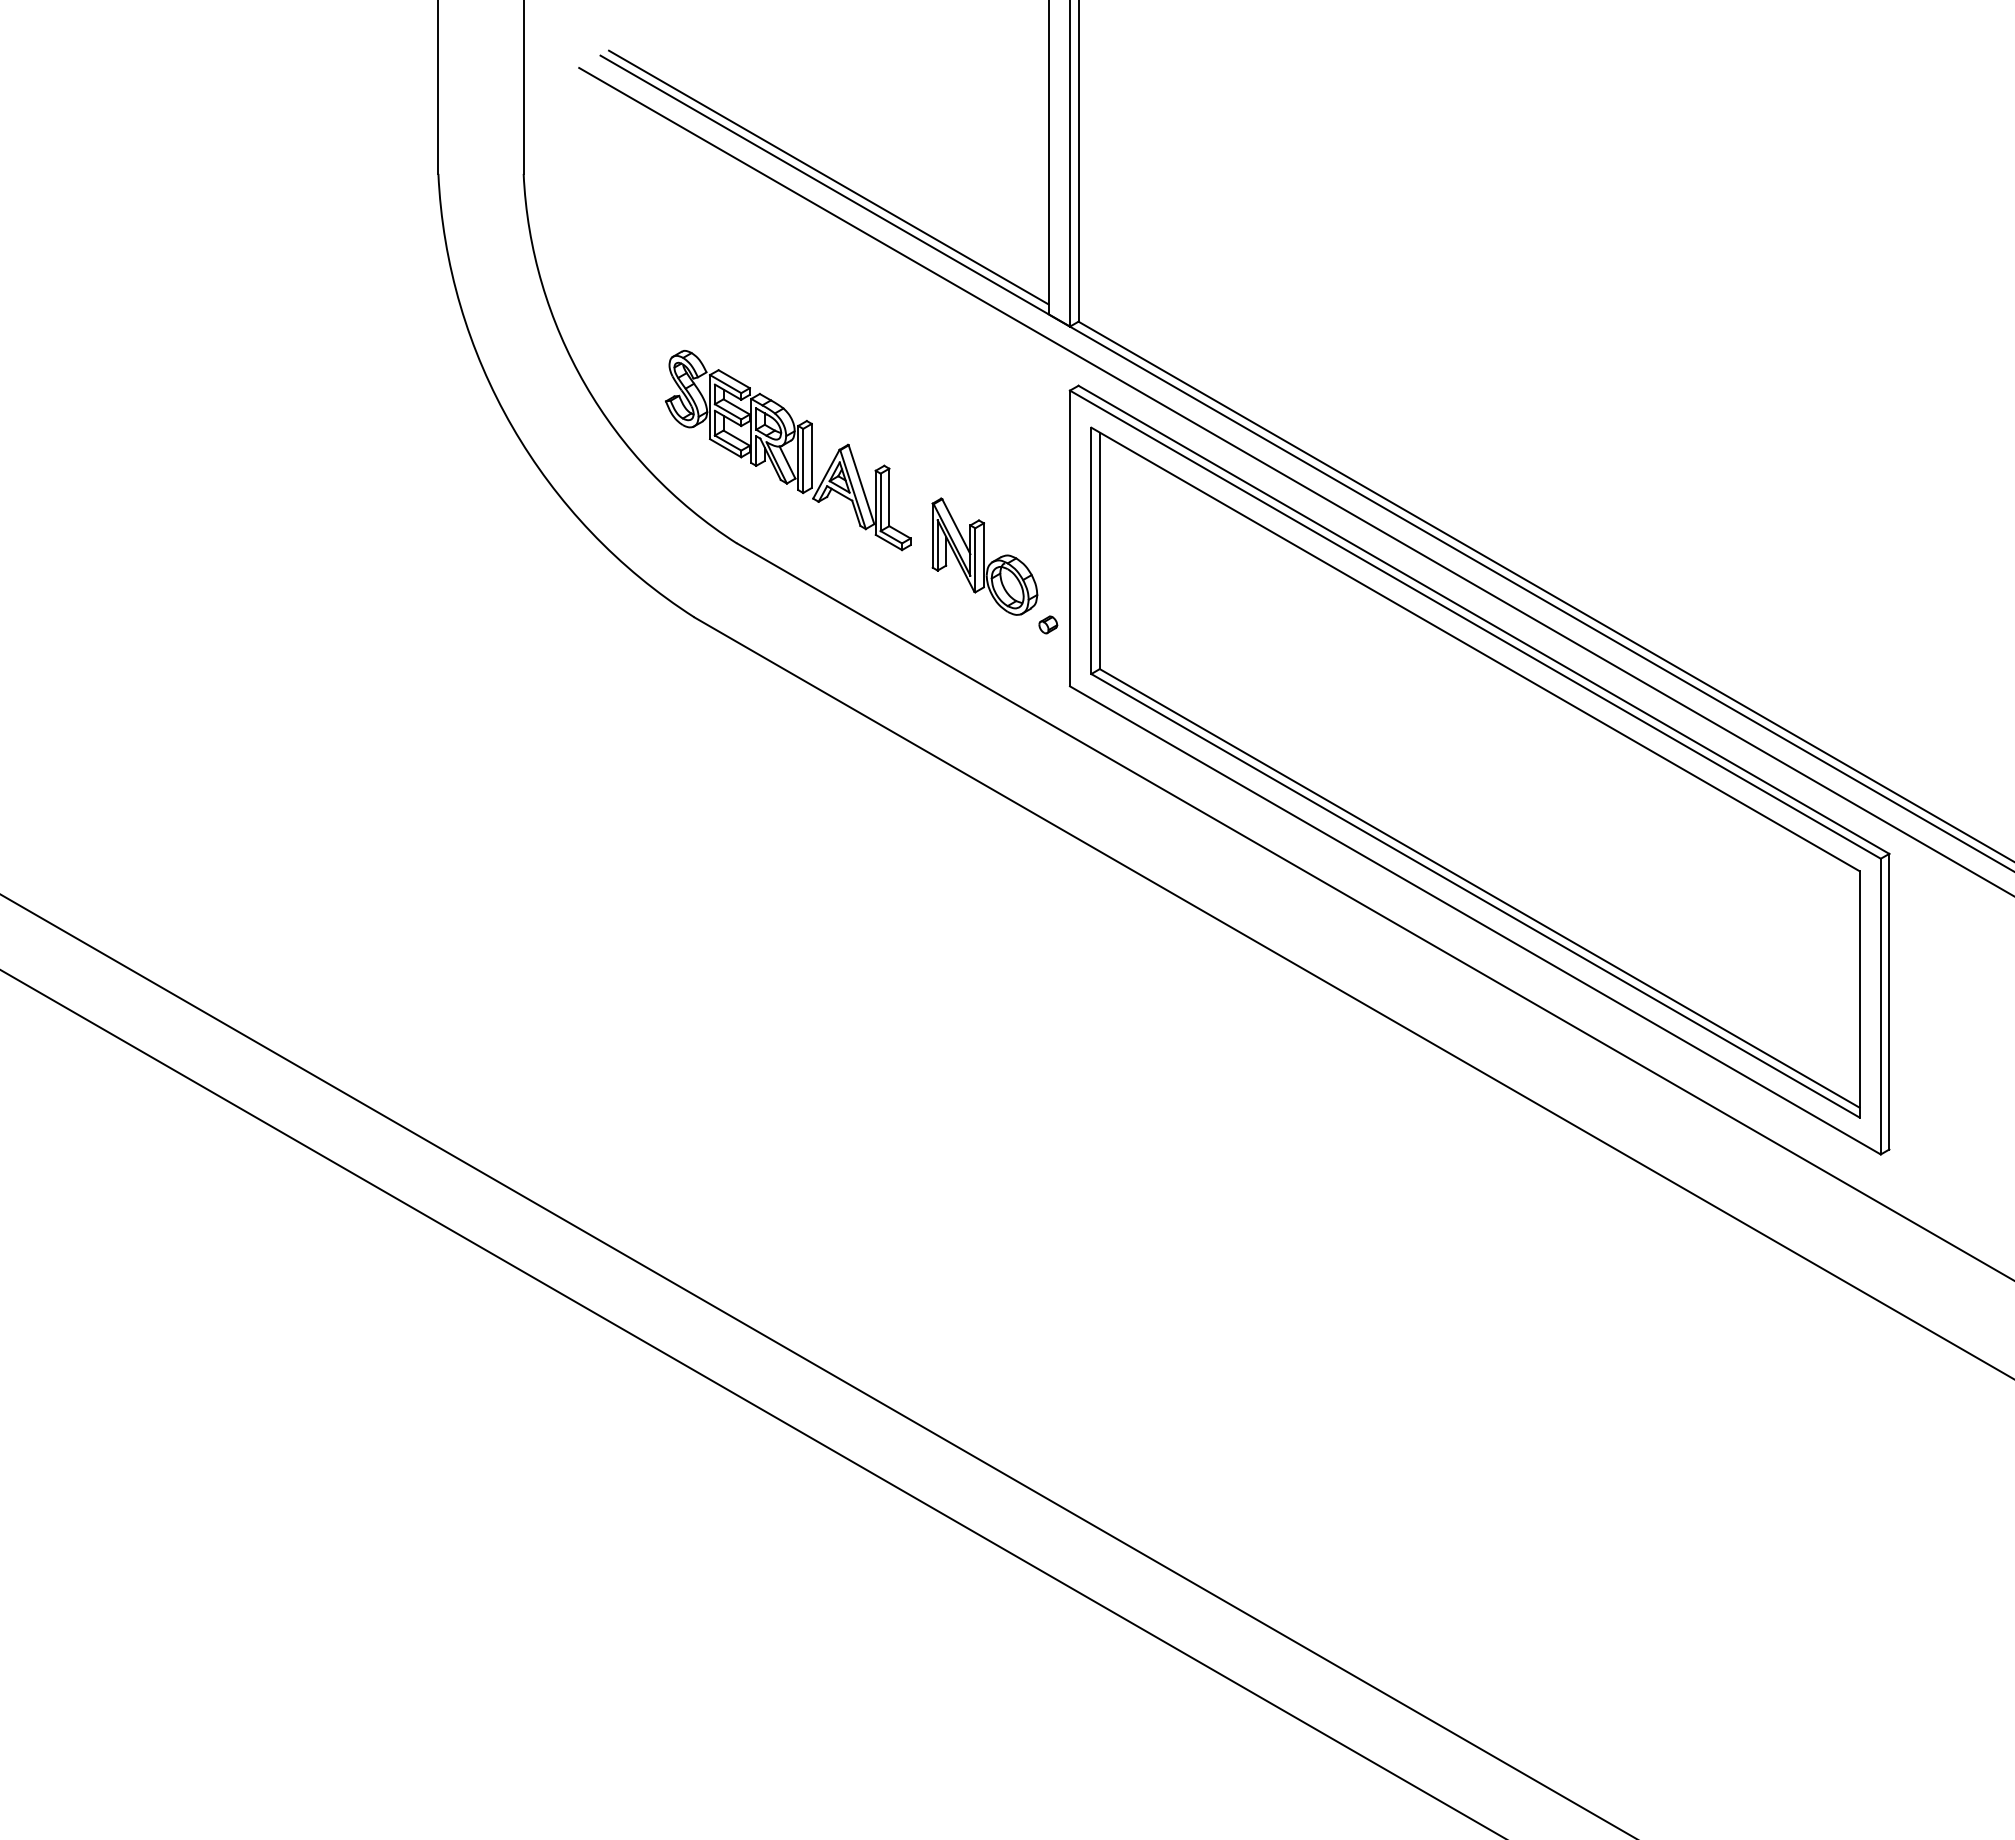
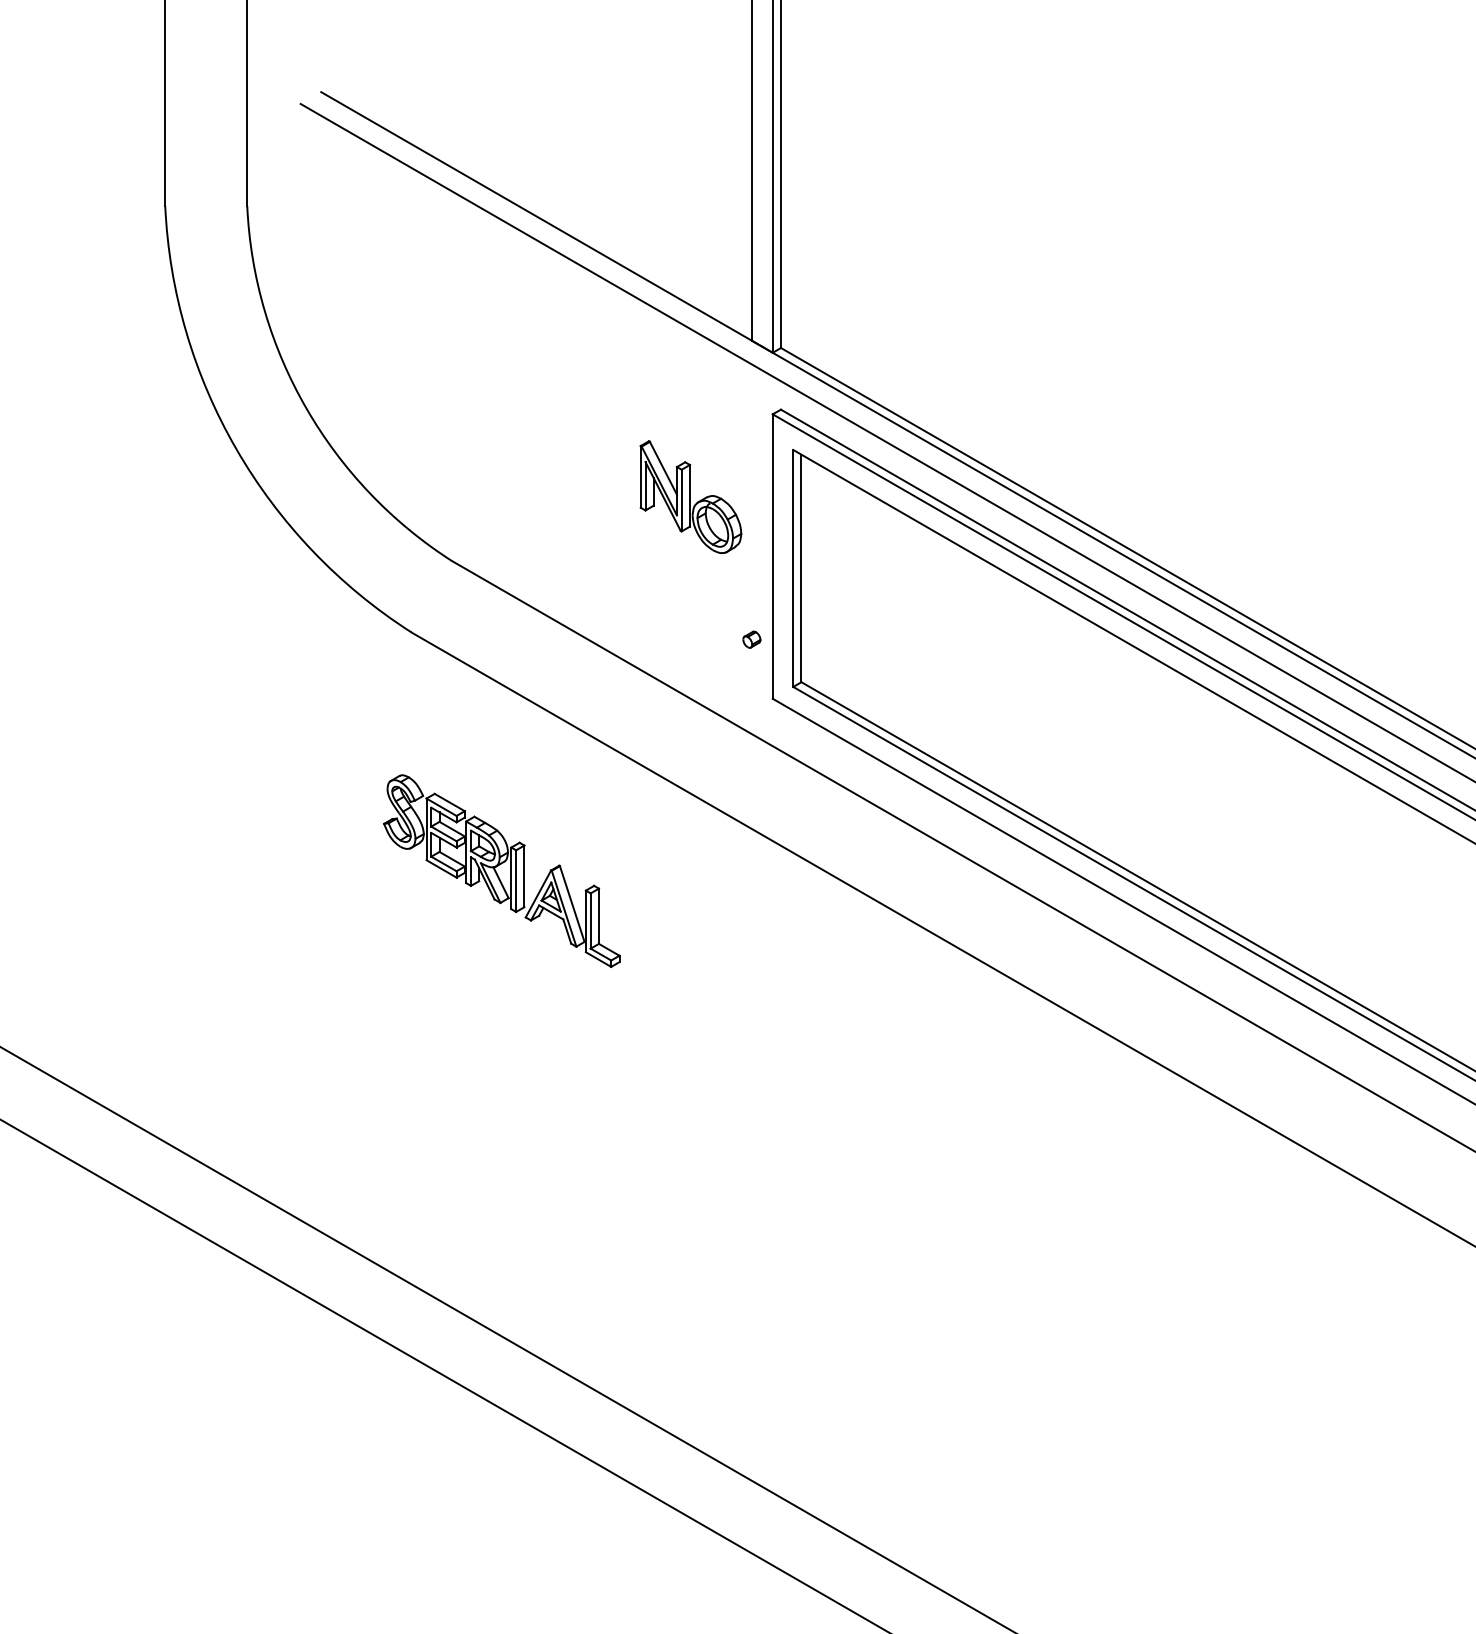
line: (828, 177) -> (540, 209), removed
part: (788, 450) -> (501, 871), moved
part: (984, 556) -> (690, 496), moved

